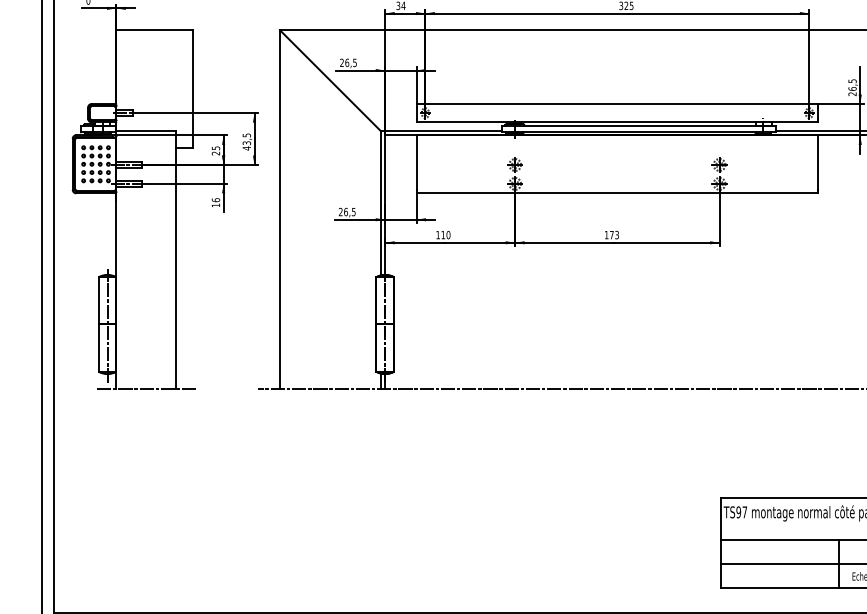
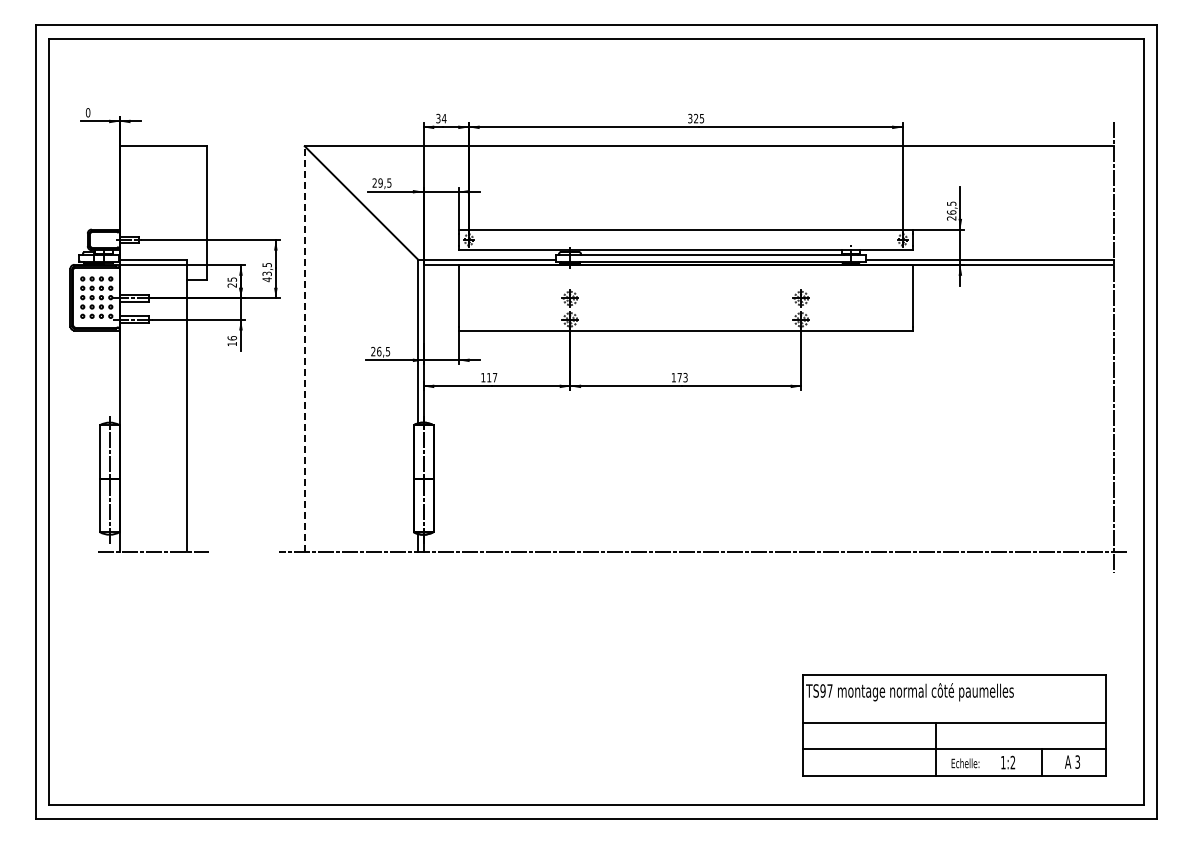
text: (347, 62) -> (380, 182), 26,5 -> 29,5
line: (279, 210) -> (304, 349), solid -> dashed
text: (448, 234) -> (494, 377), 110 -> 117

